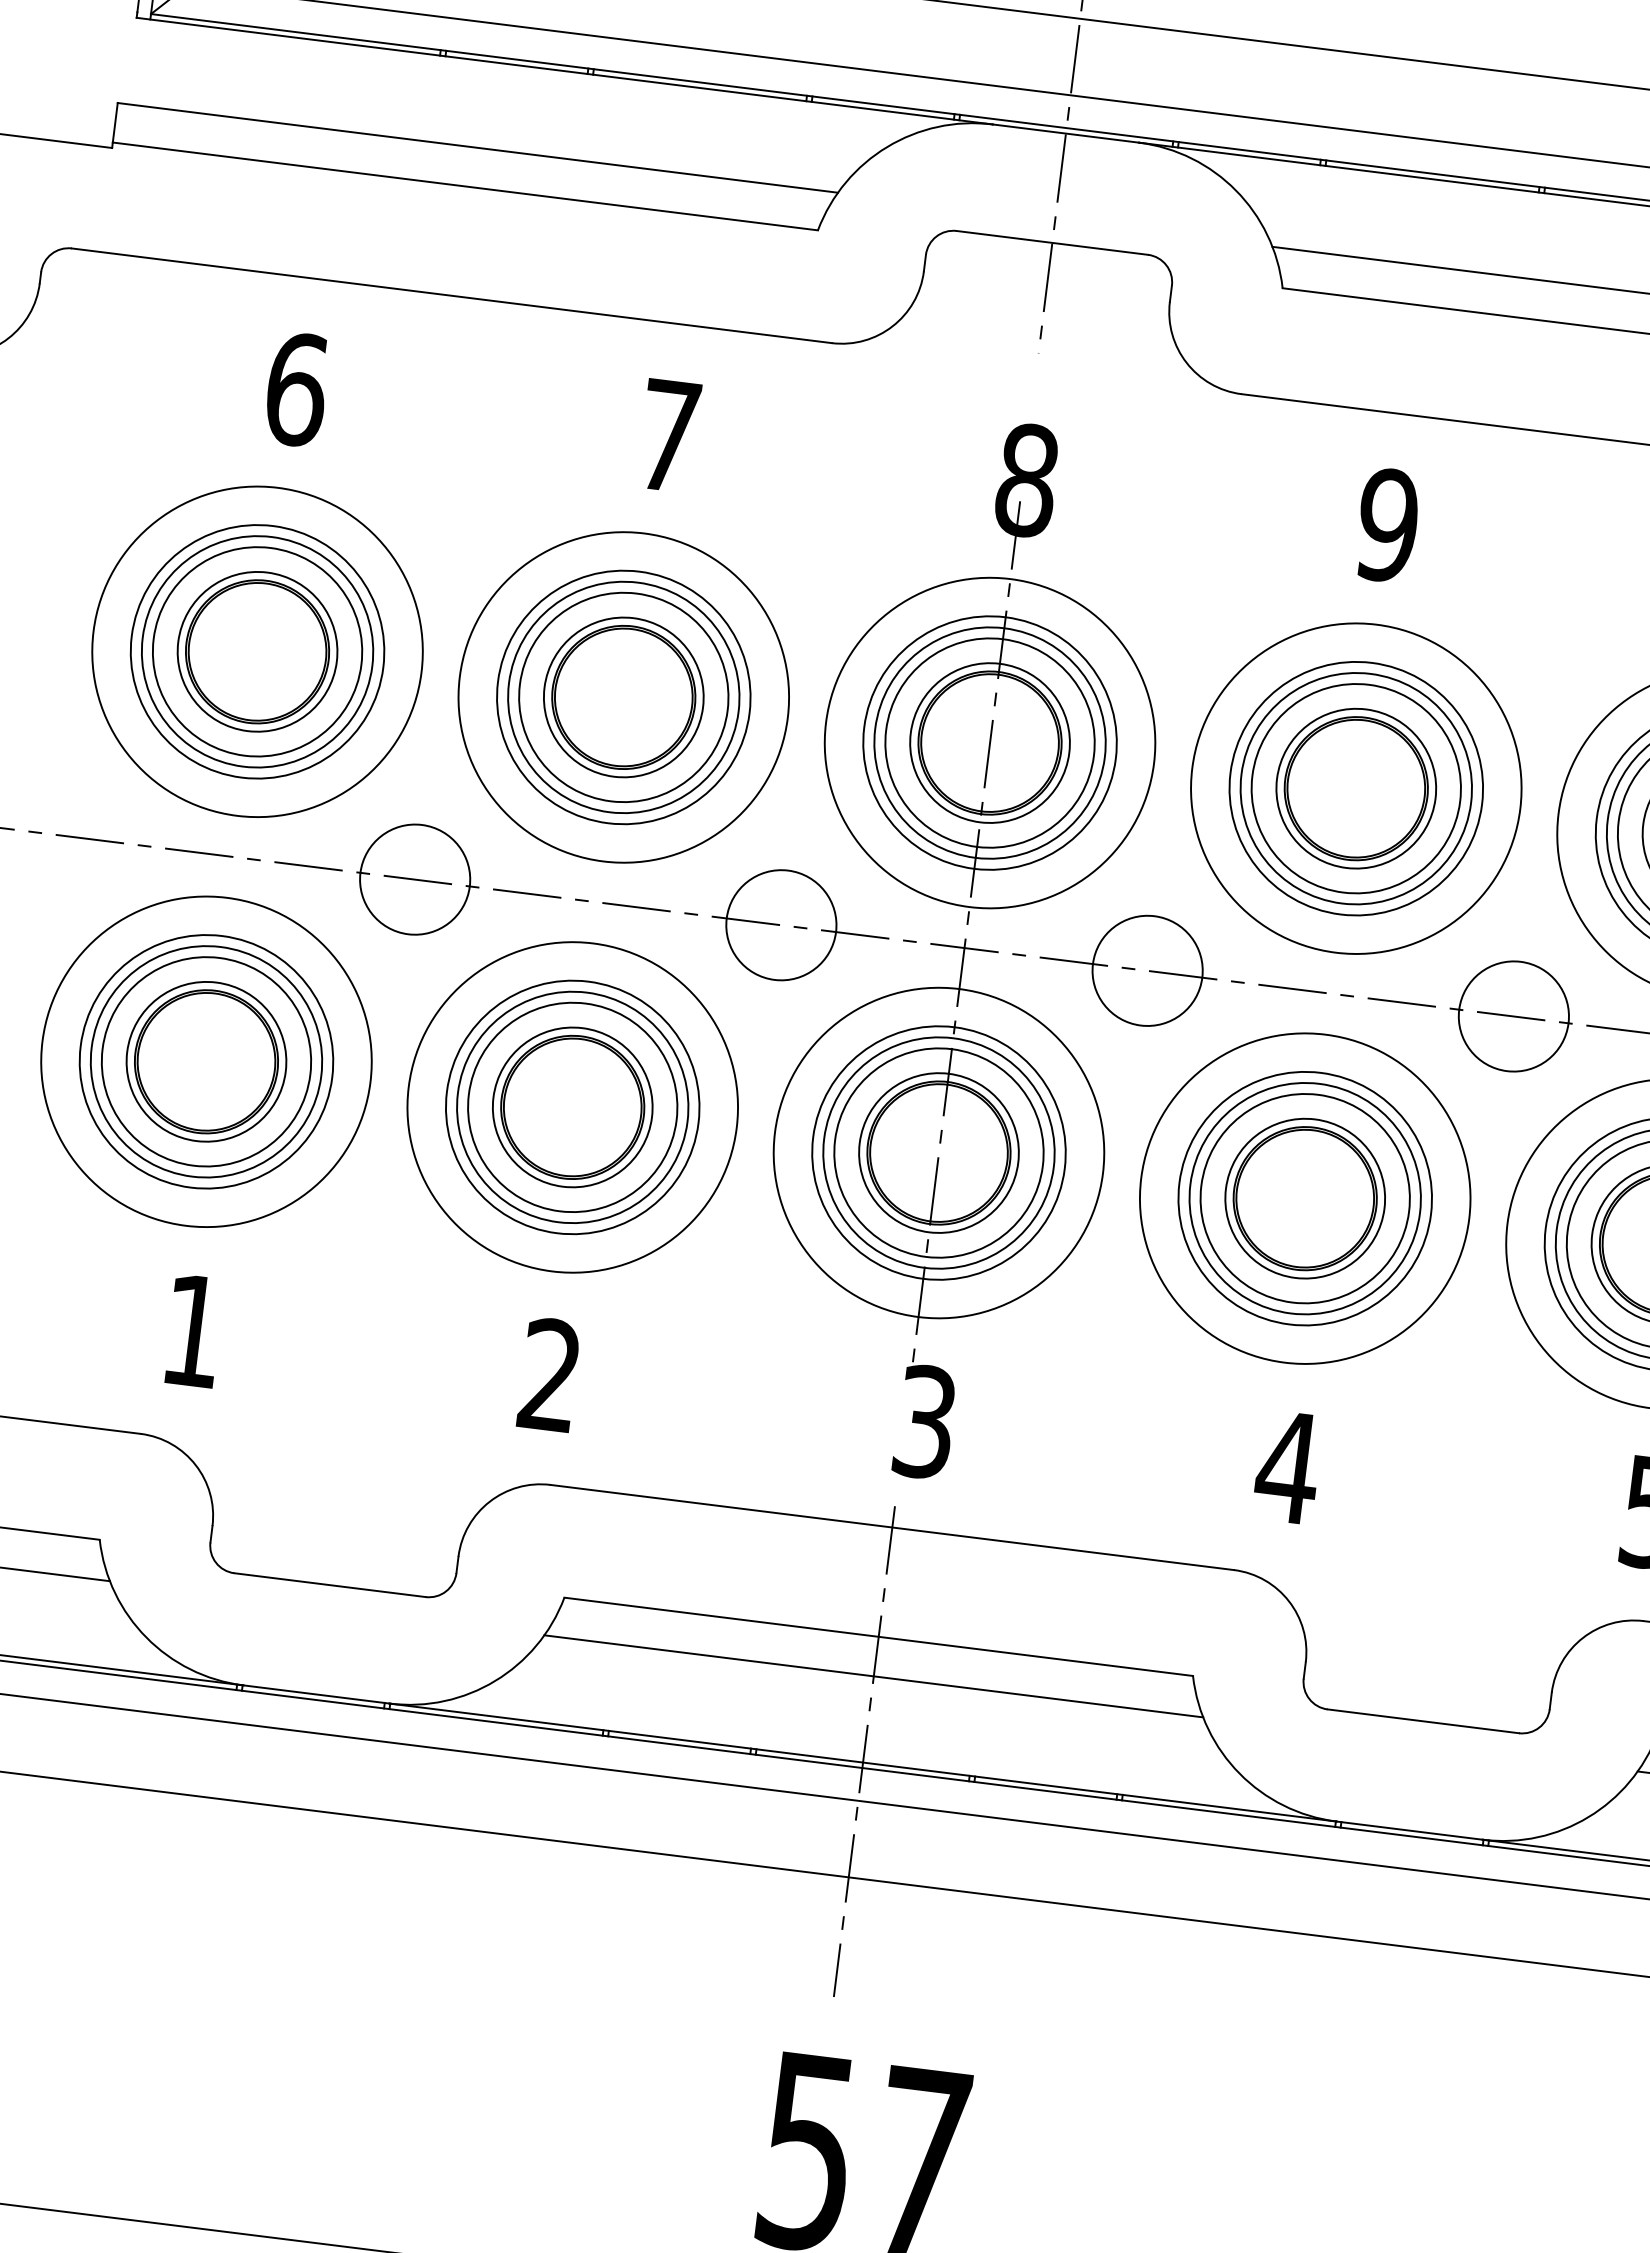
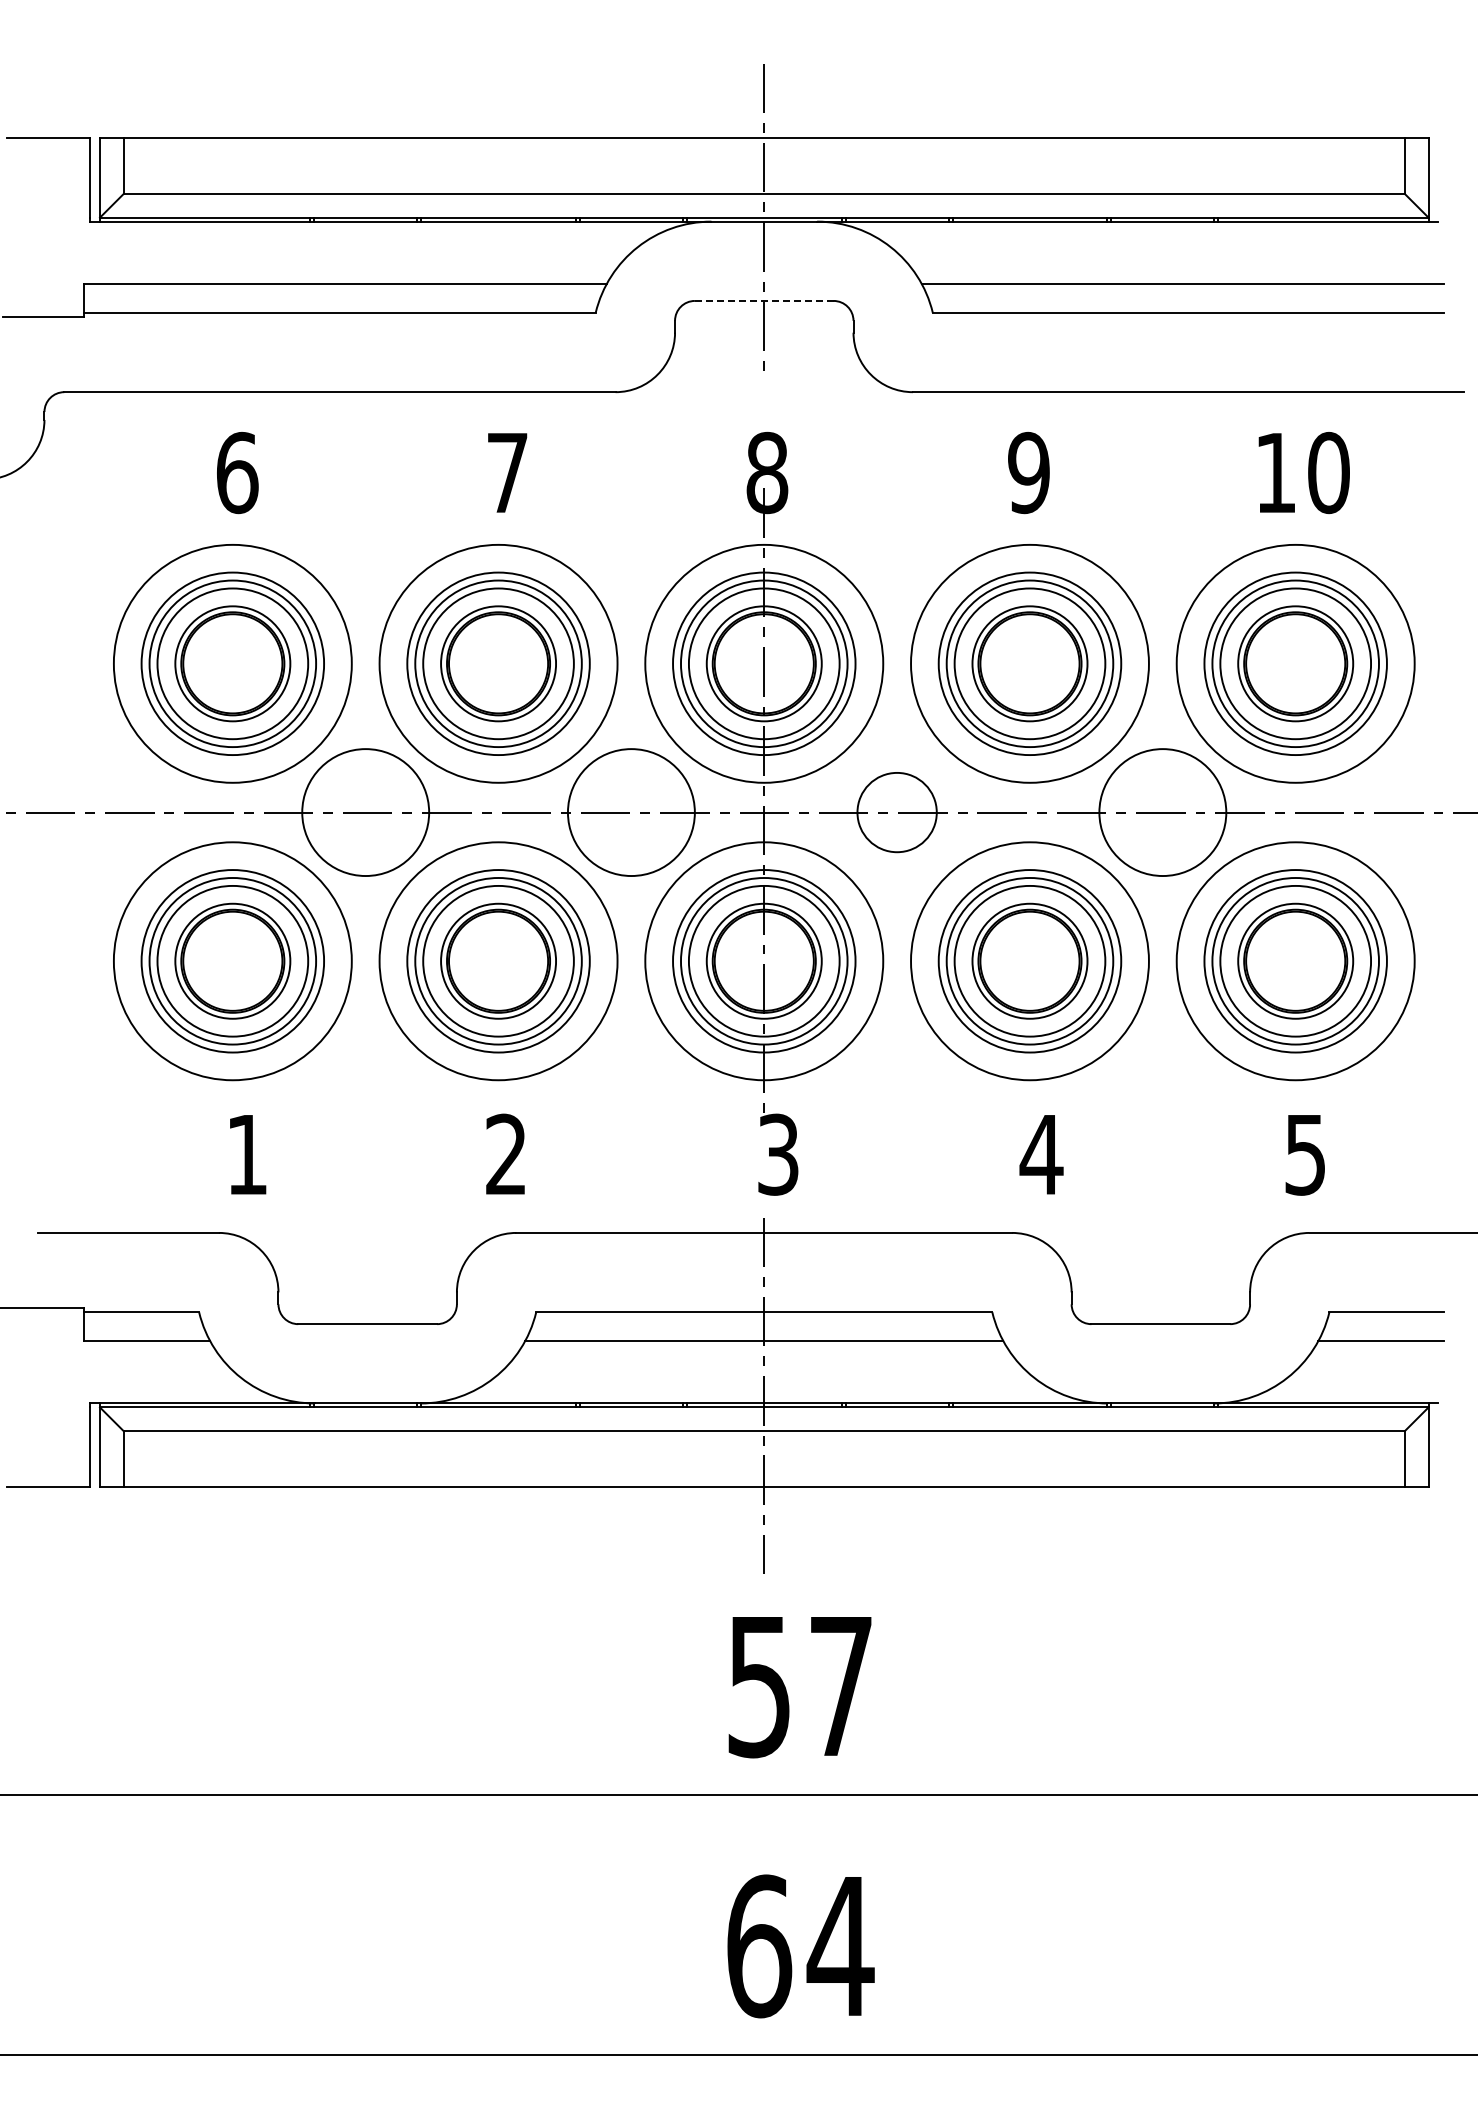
line: (1051, 242) -> (763, 300), solid -> dashed
circle: (414, 879) -> (365, 812), size x1.6
circle: (781, 925) -> (631, 812), size x1.6
circle: (1513, 1016) -> (1162, 812), size x1.6

